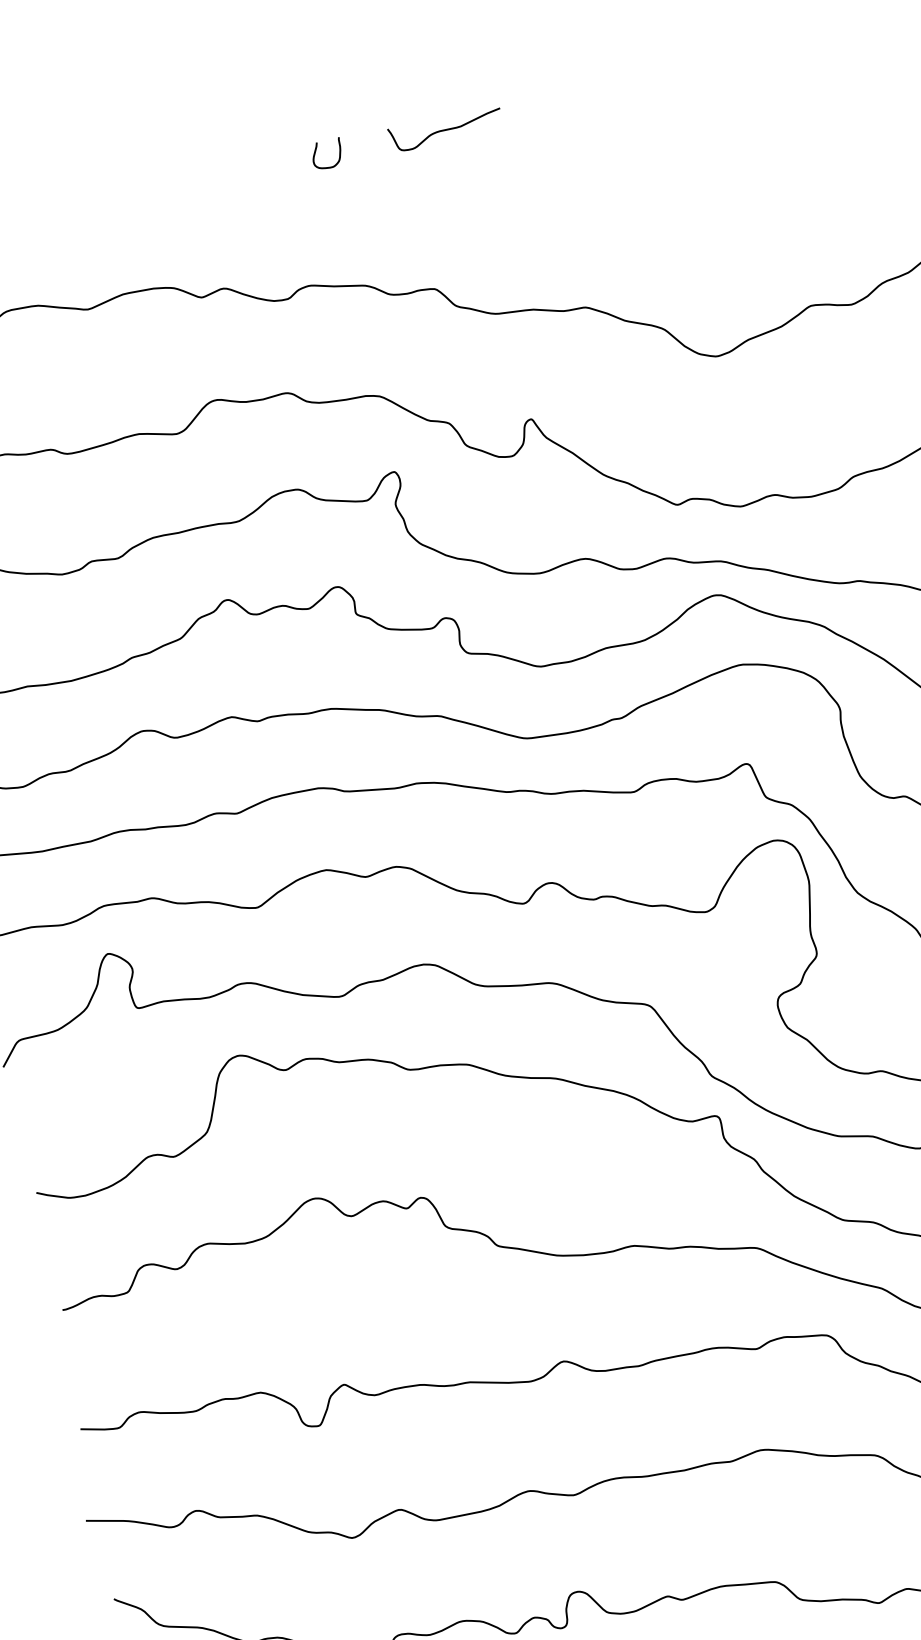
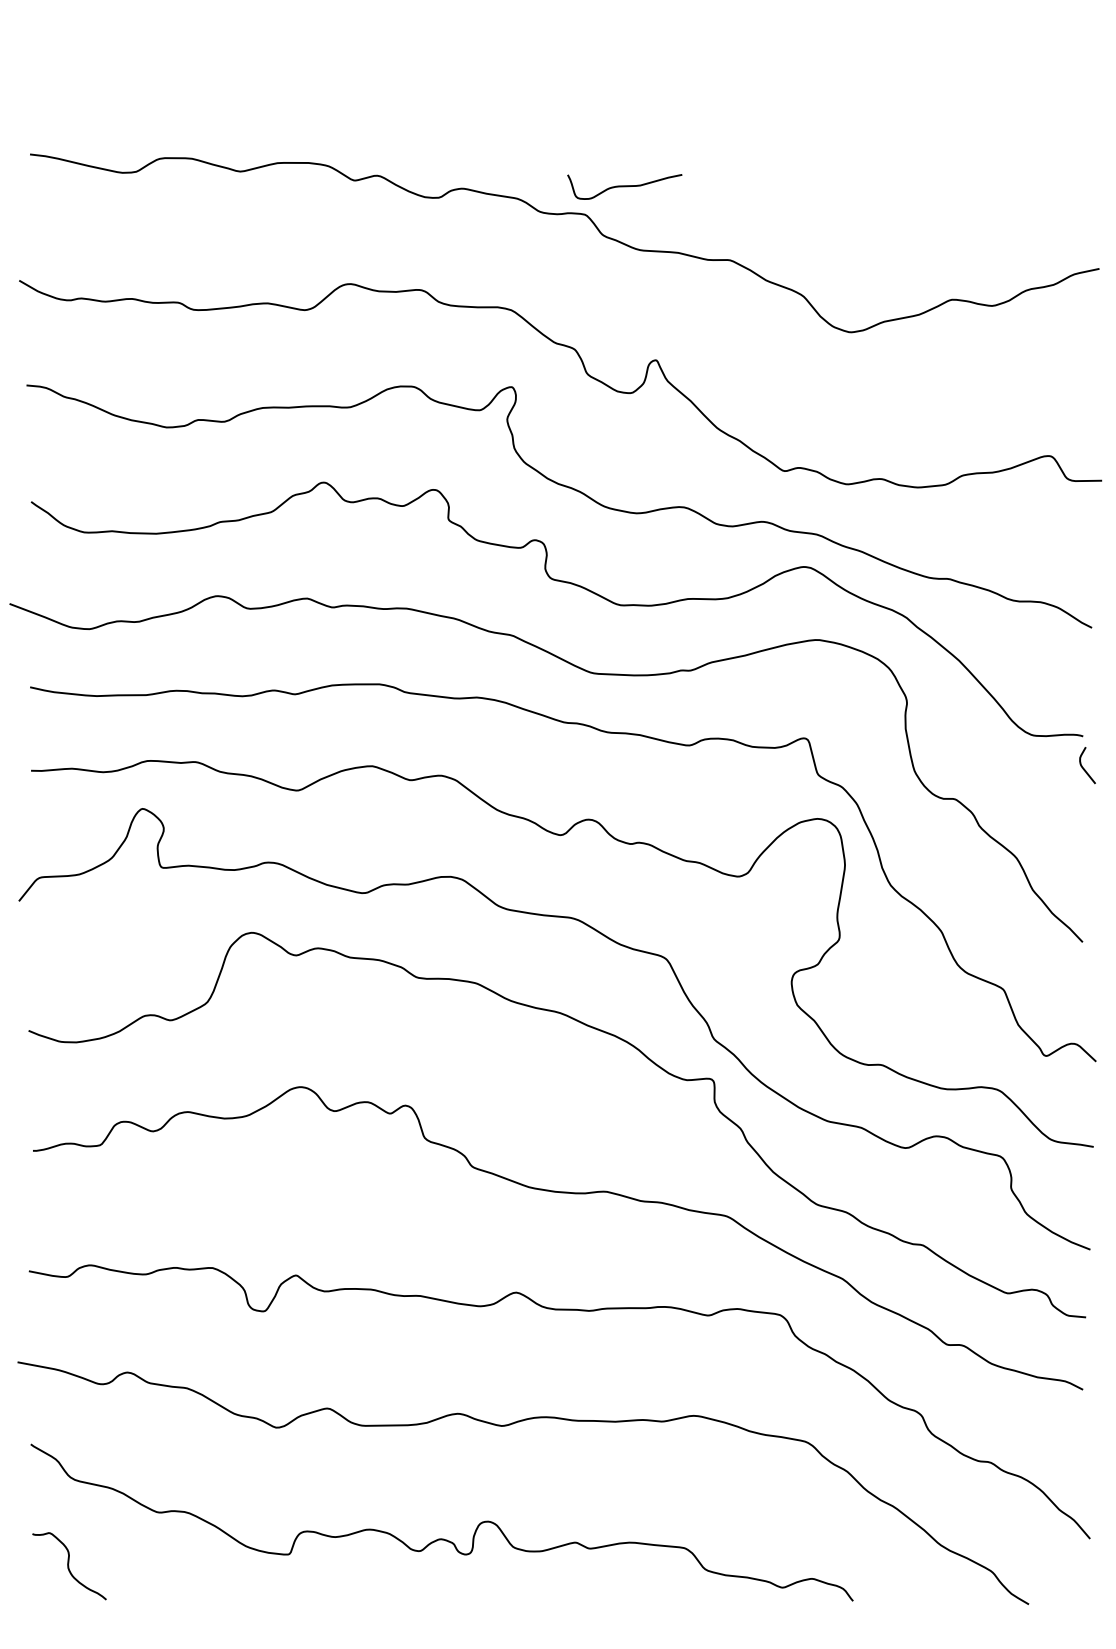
curve: (445, 130) -> (624, 186), moved
curve: (316, 152) -> (493, 58), removed

